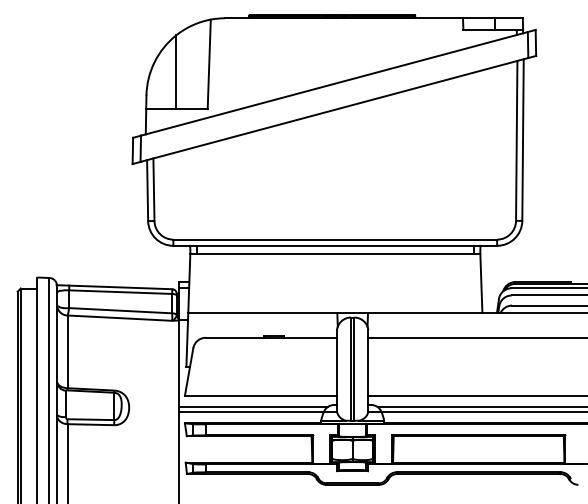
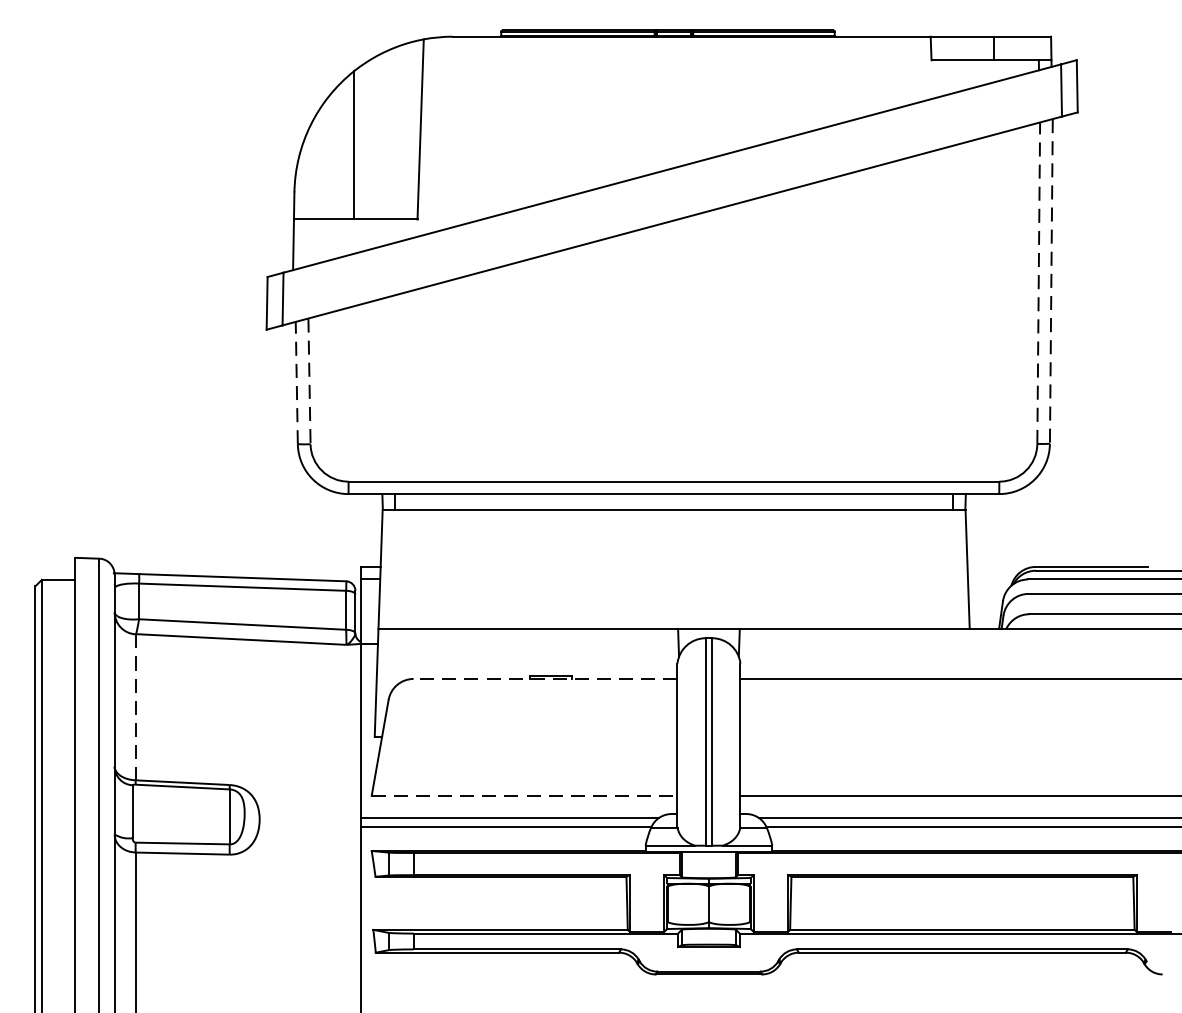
line: (516, 140) -> (1038, 282), solid -> dashed
line: (523, 140) -> (1052, 282), solid -> dashed
line: (147, 190) -> (296, 382), solid -> dashed
line: (153, 190) -> (308, 382), solid -> dashed
line: (271, 337) -> (545, 678), solid -> dashed
line: (67, 352) -> (135, 708), solid -> dashed
line: (261, 395) -> (525, 794), solid -> dashed

